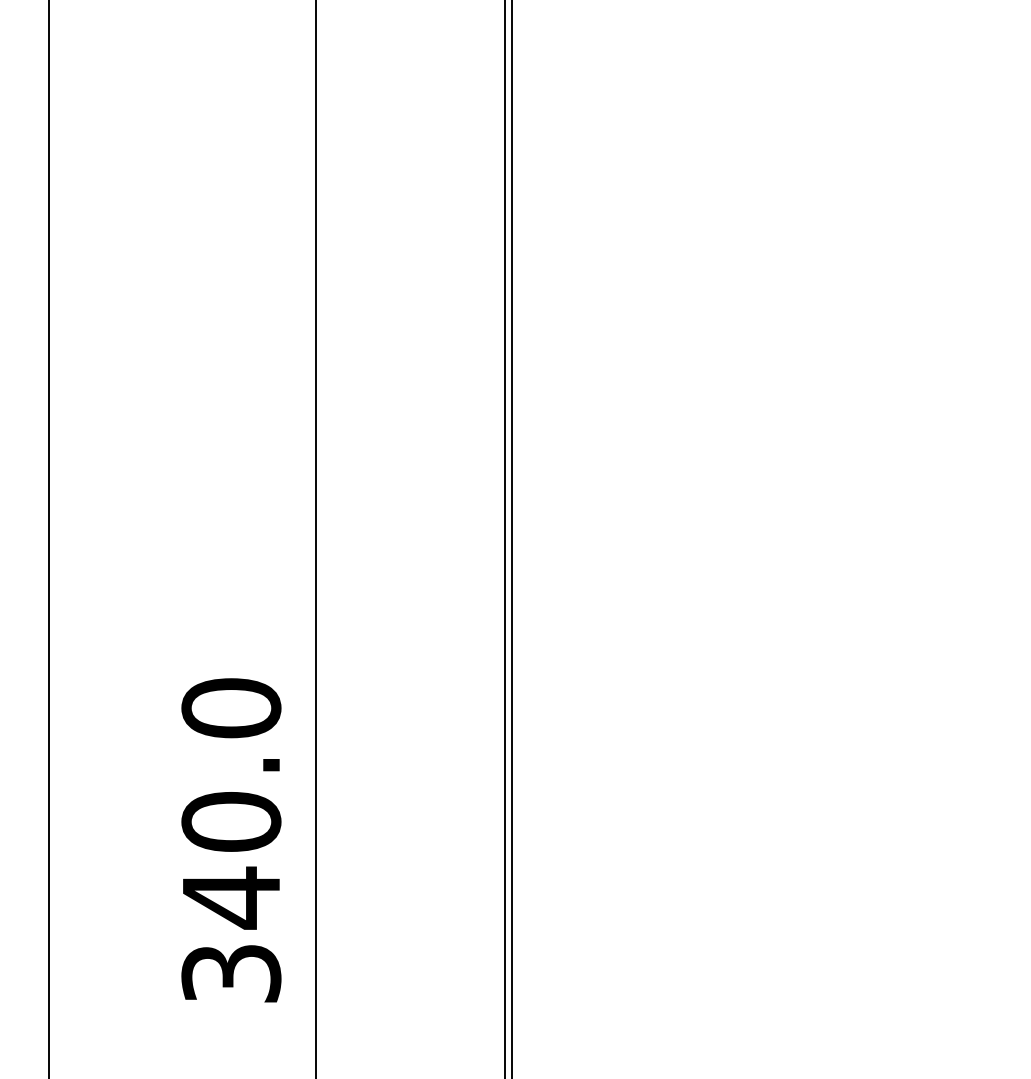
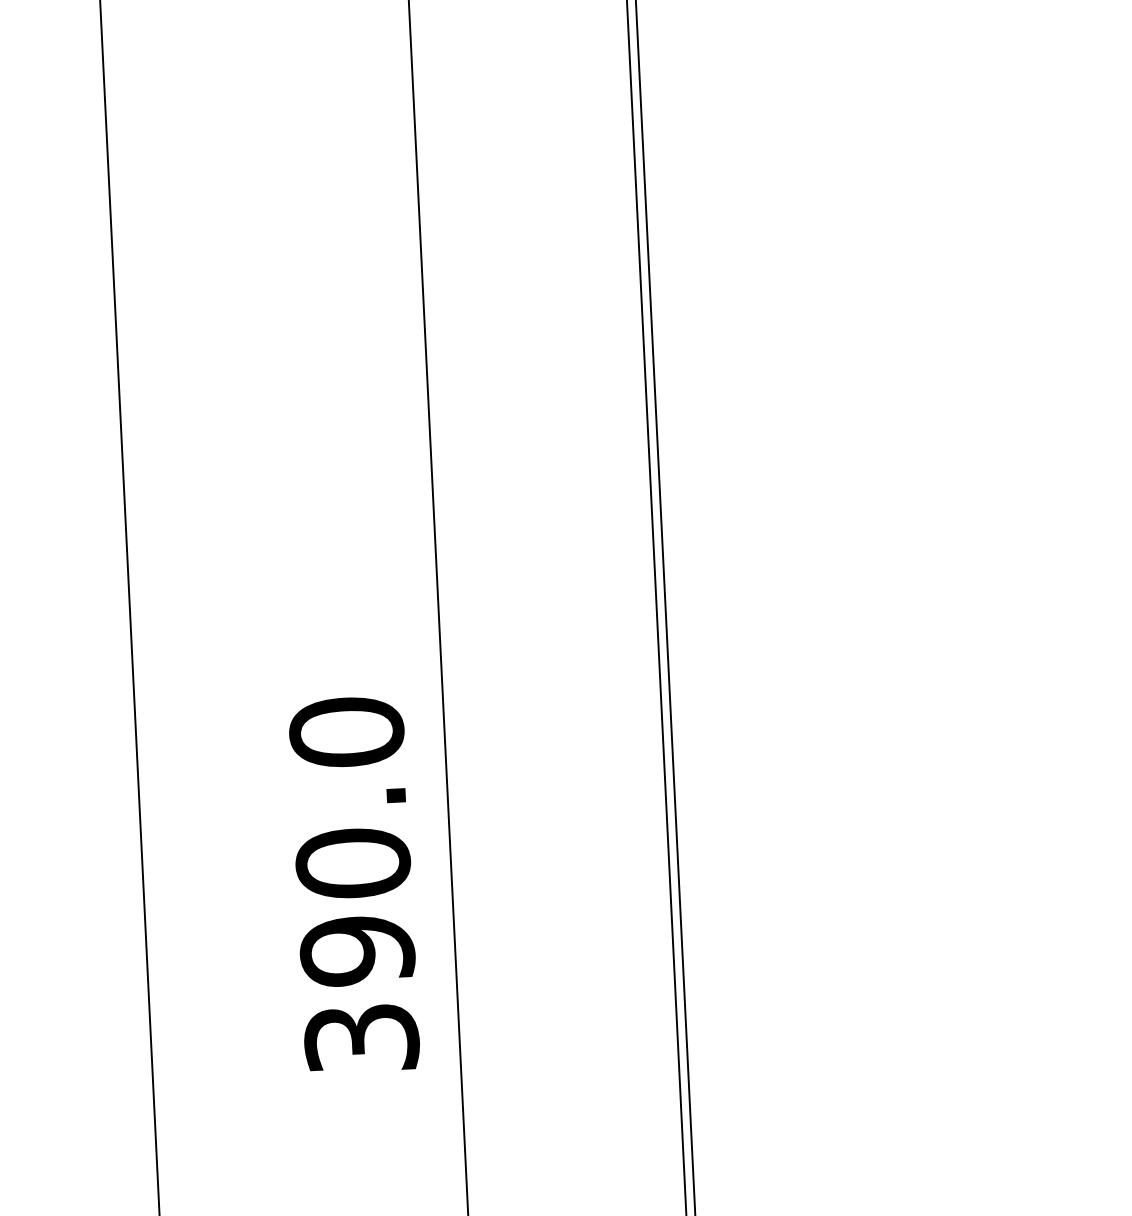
text: (231, 897) -> (357, 950), 340.0 -> 390.0

